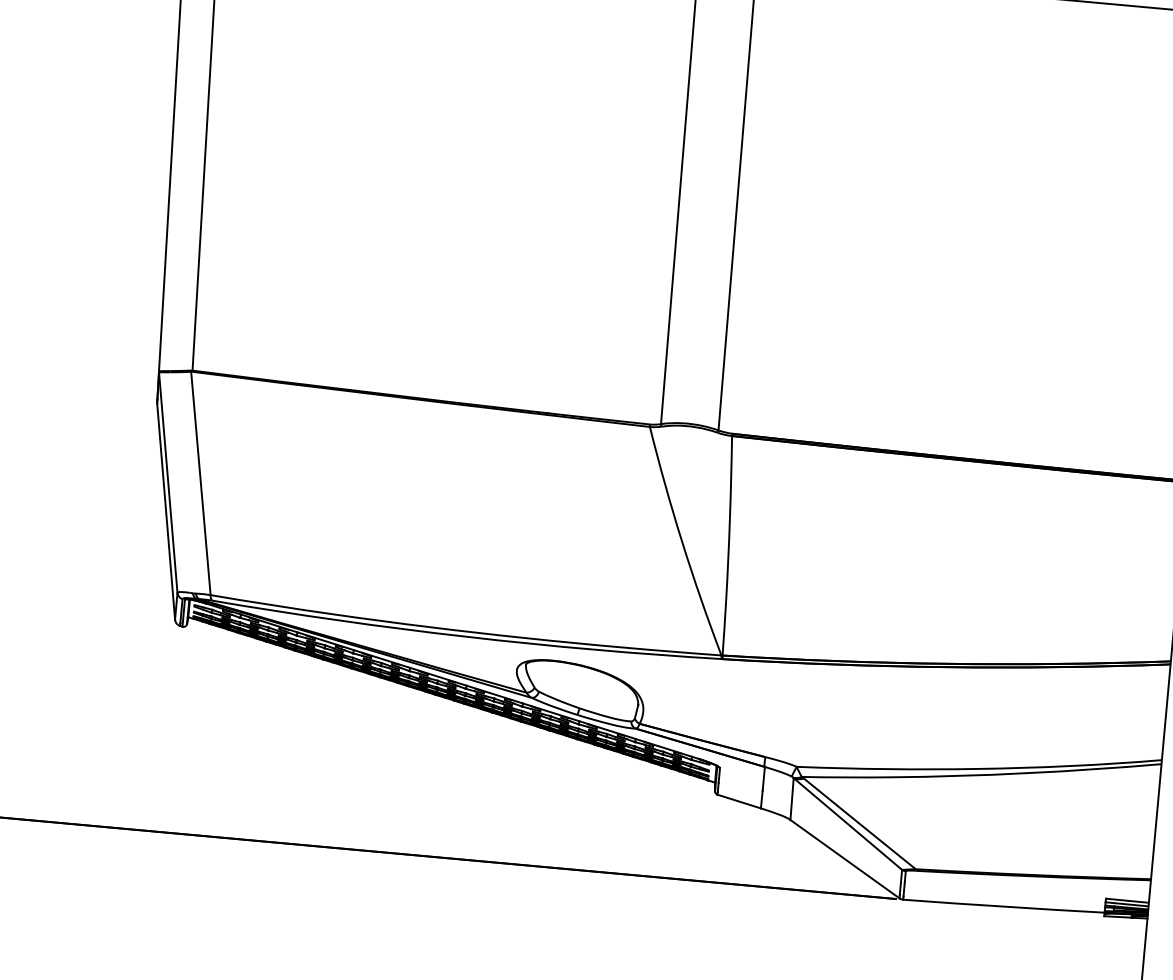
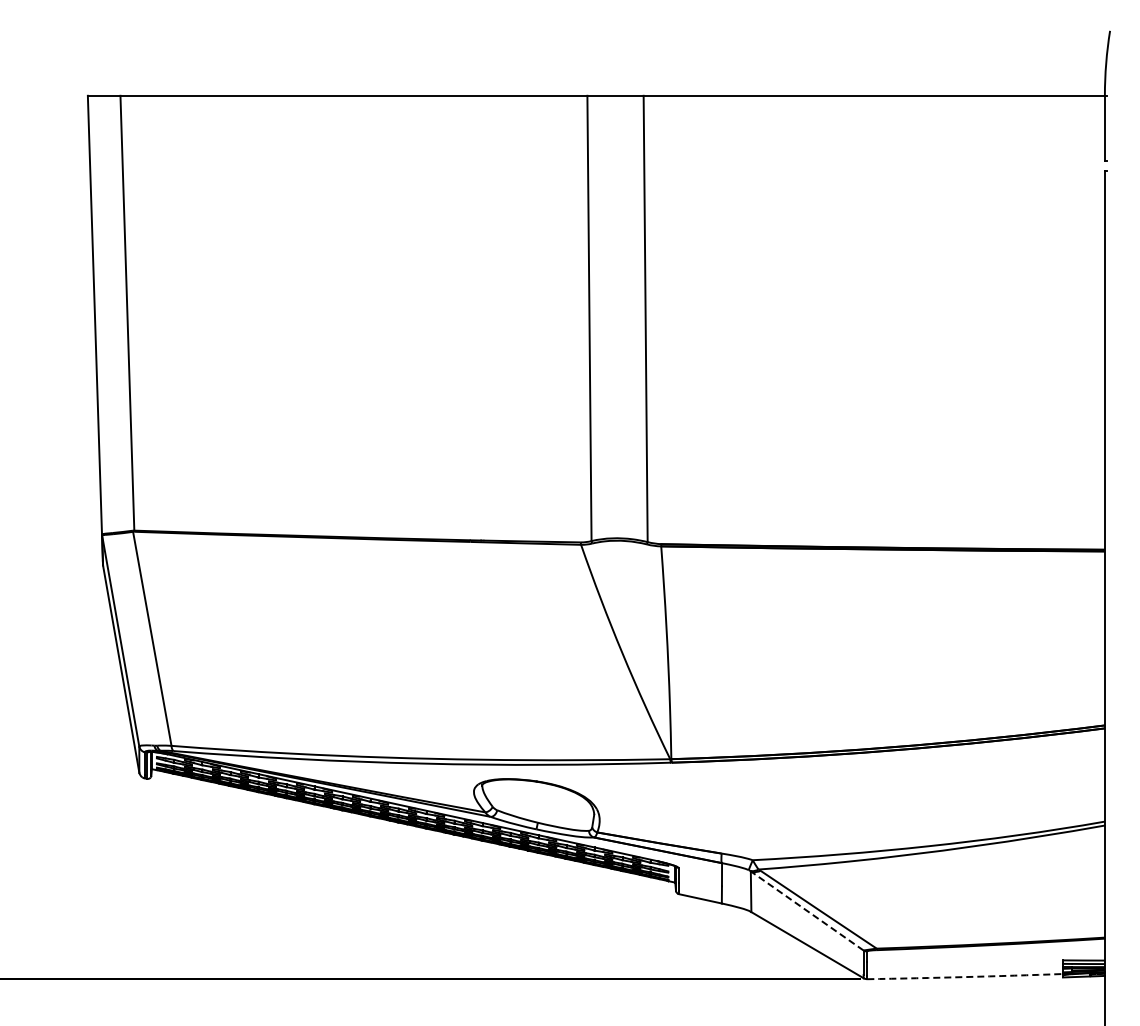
line: (848, 823) -> (807, 910), solid -> dashed
arc: (1004, 907) -> (965, 977), solid -> dashed

